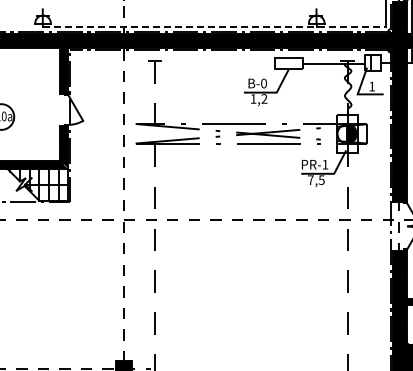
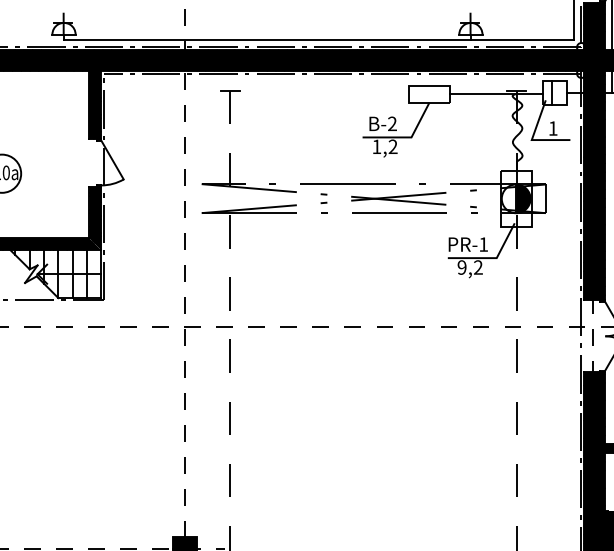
line: (214, 27) -> (318, 40), dashed -> solid
text: (263, 83) -> (391, 123), -0 -> -2
text: (315, 180) -> (469, 268), 7,5 -> 9,2

